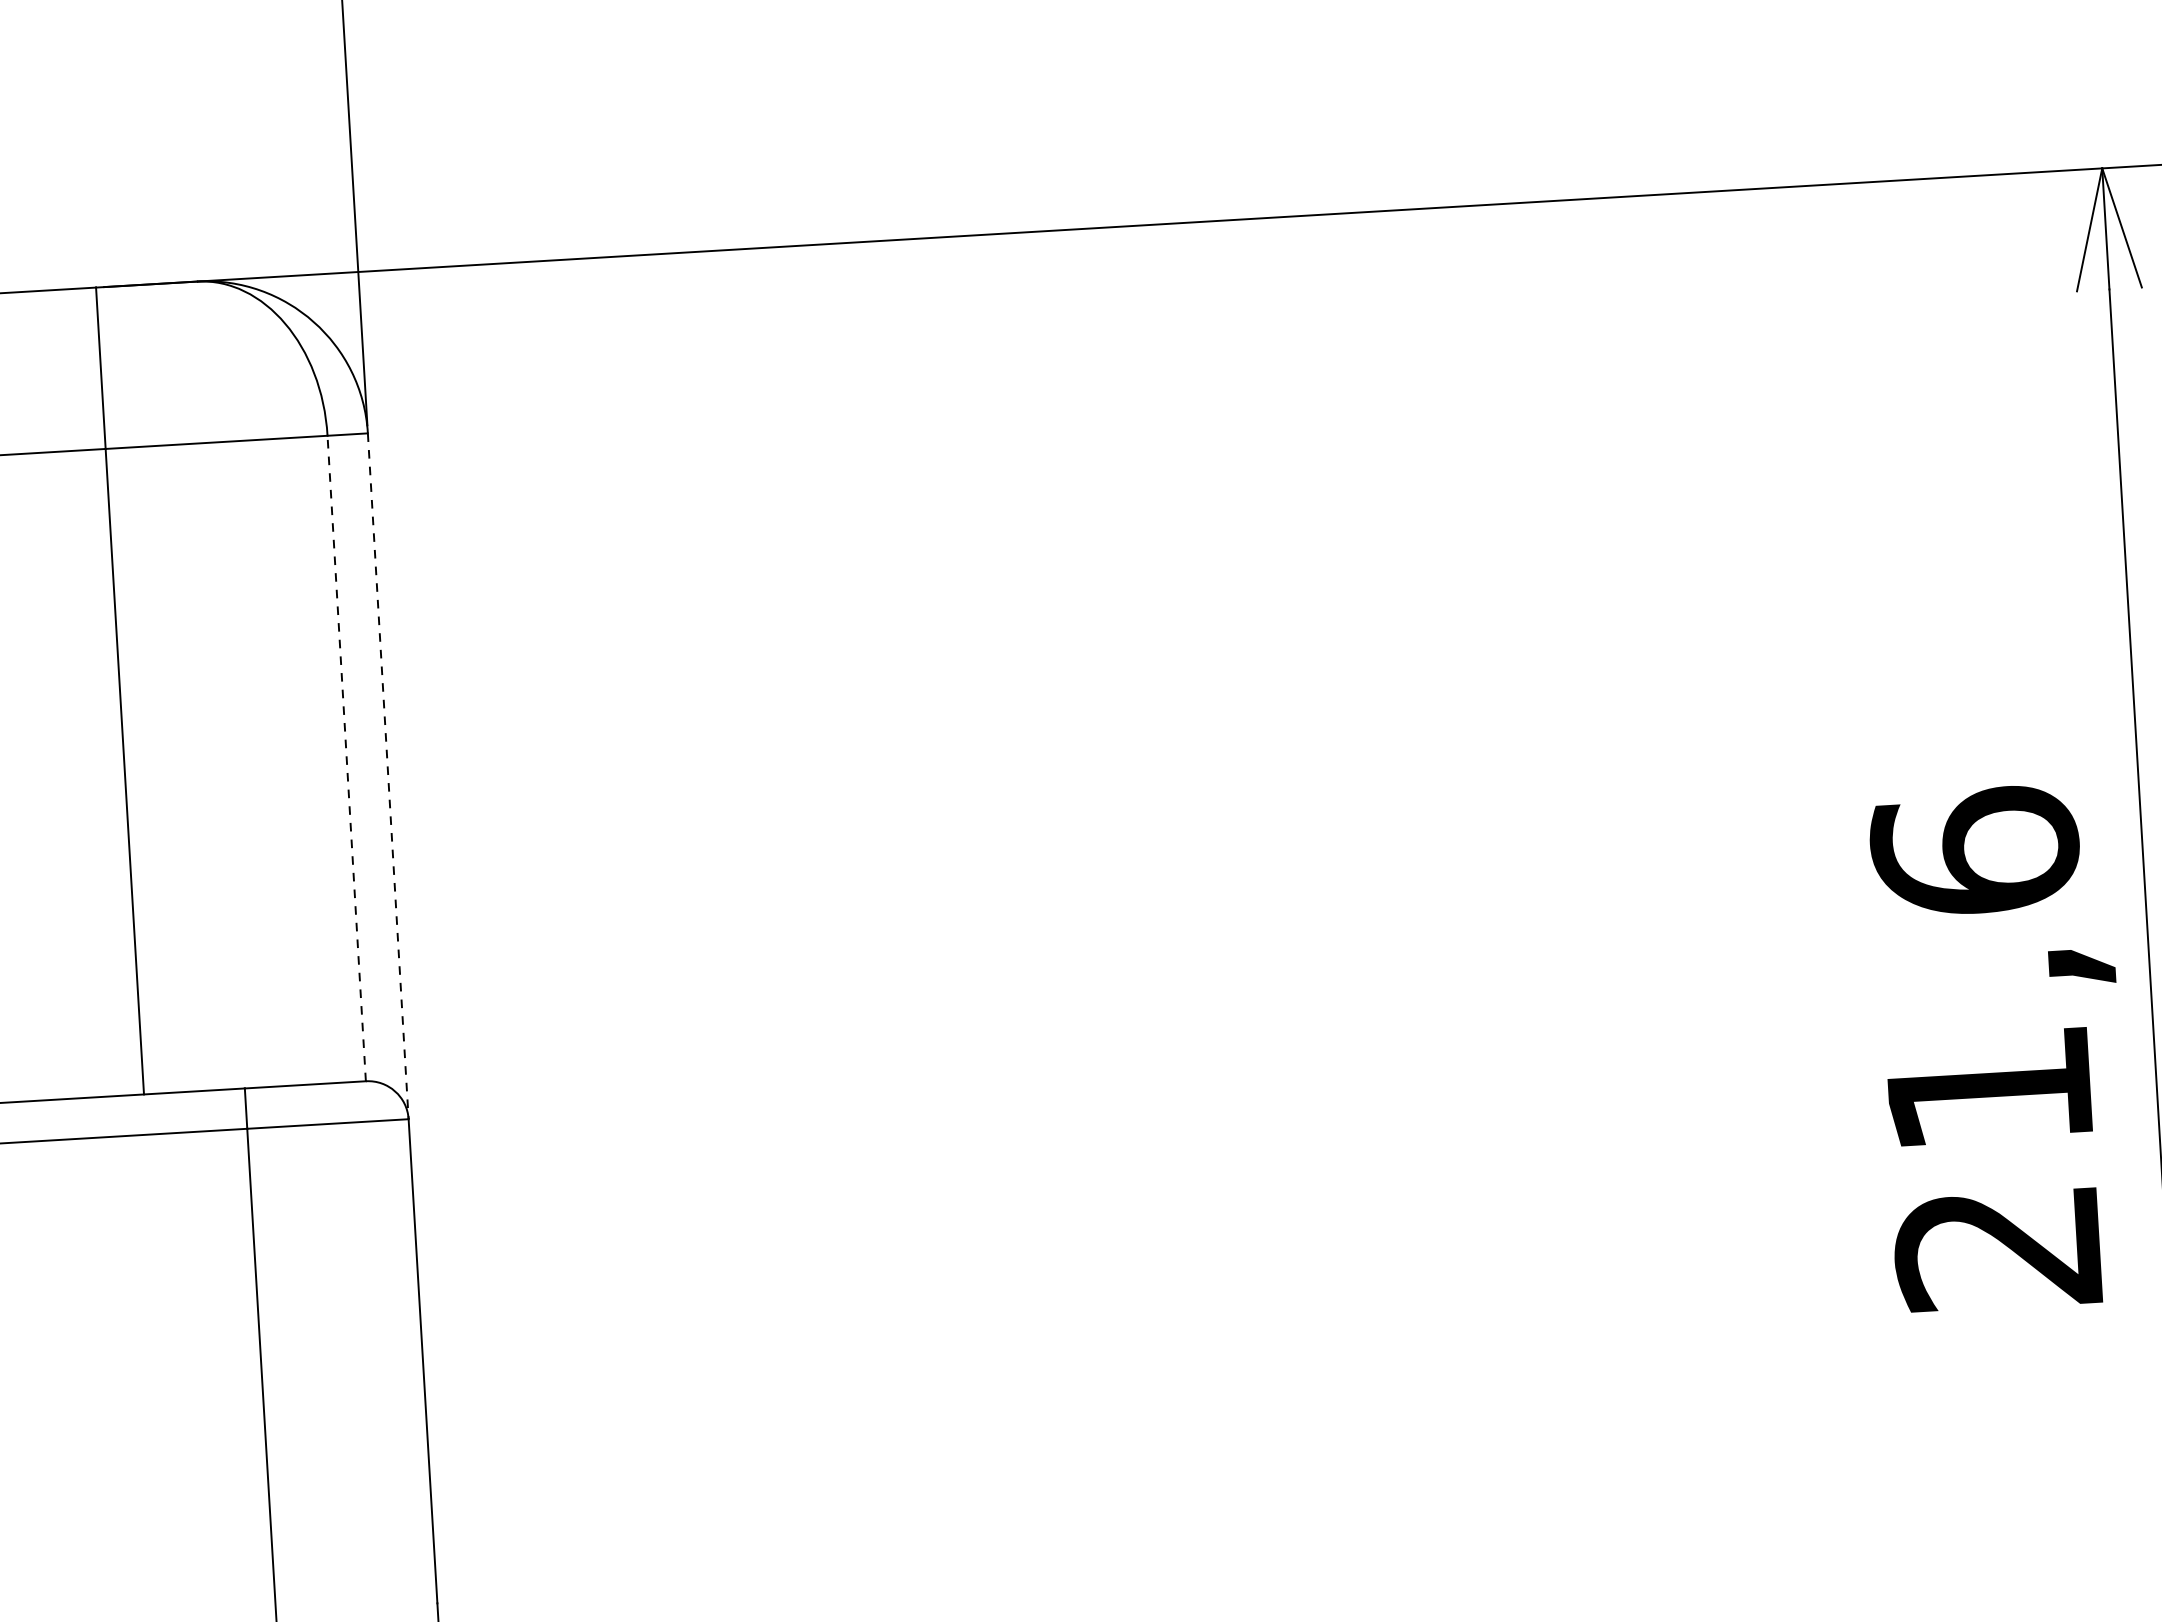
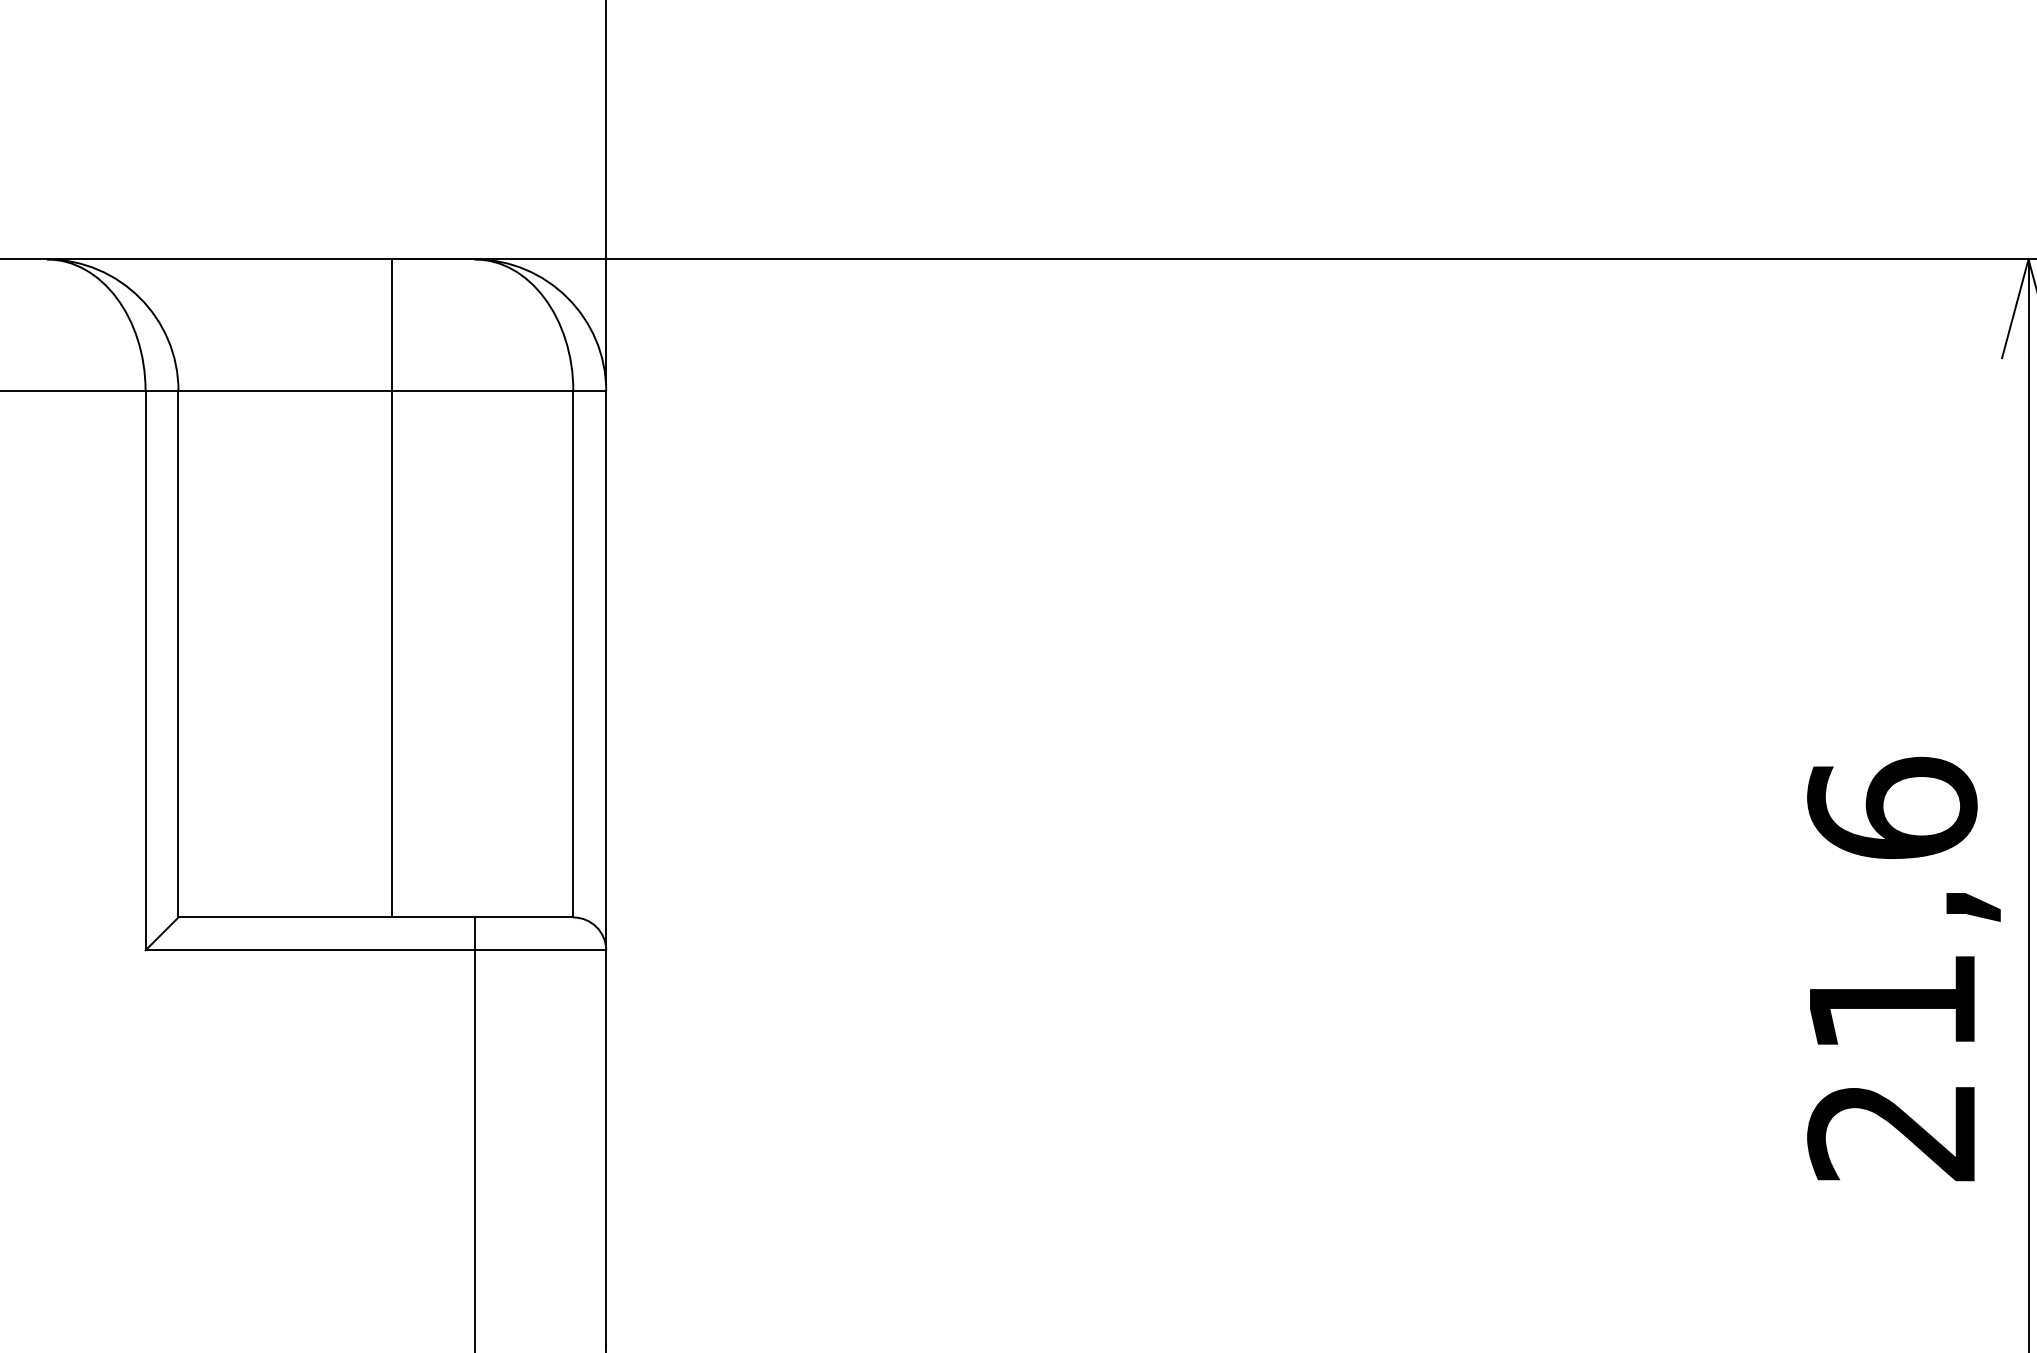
line: (346, 757) -> (573, 653), dashed -> solid
line: (388, 776) -> (606, 670), dashed -> solid

